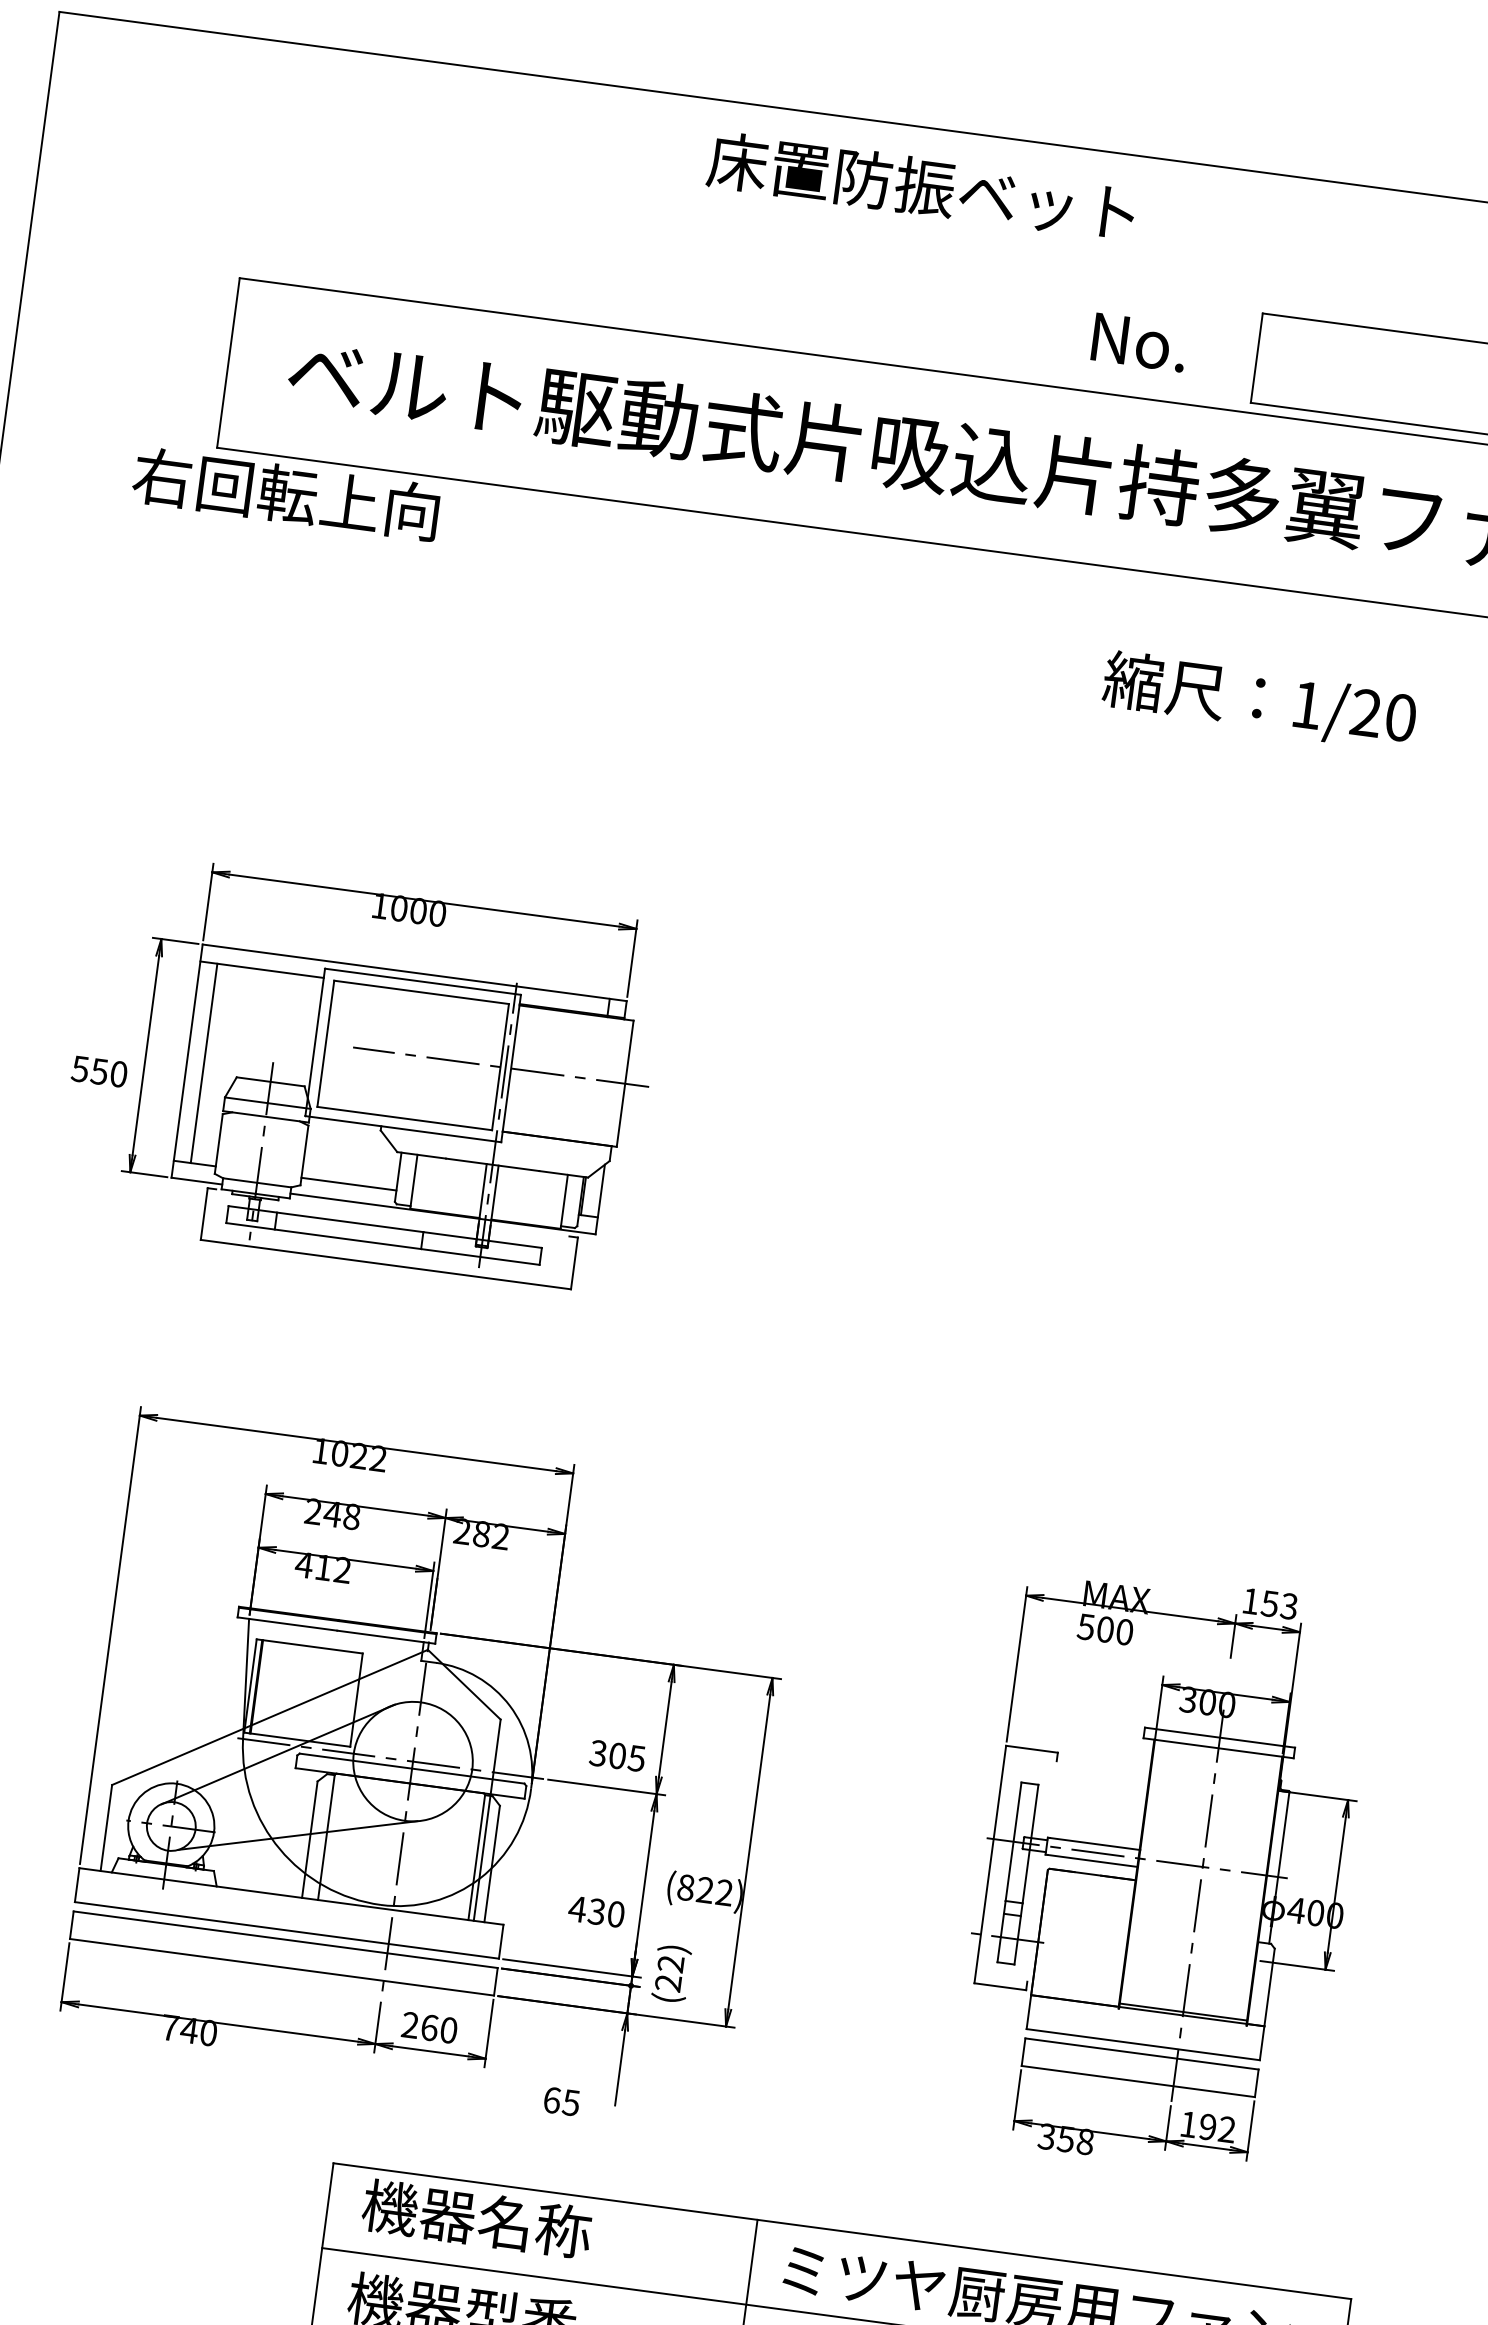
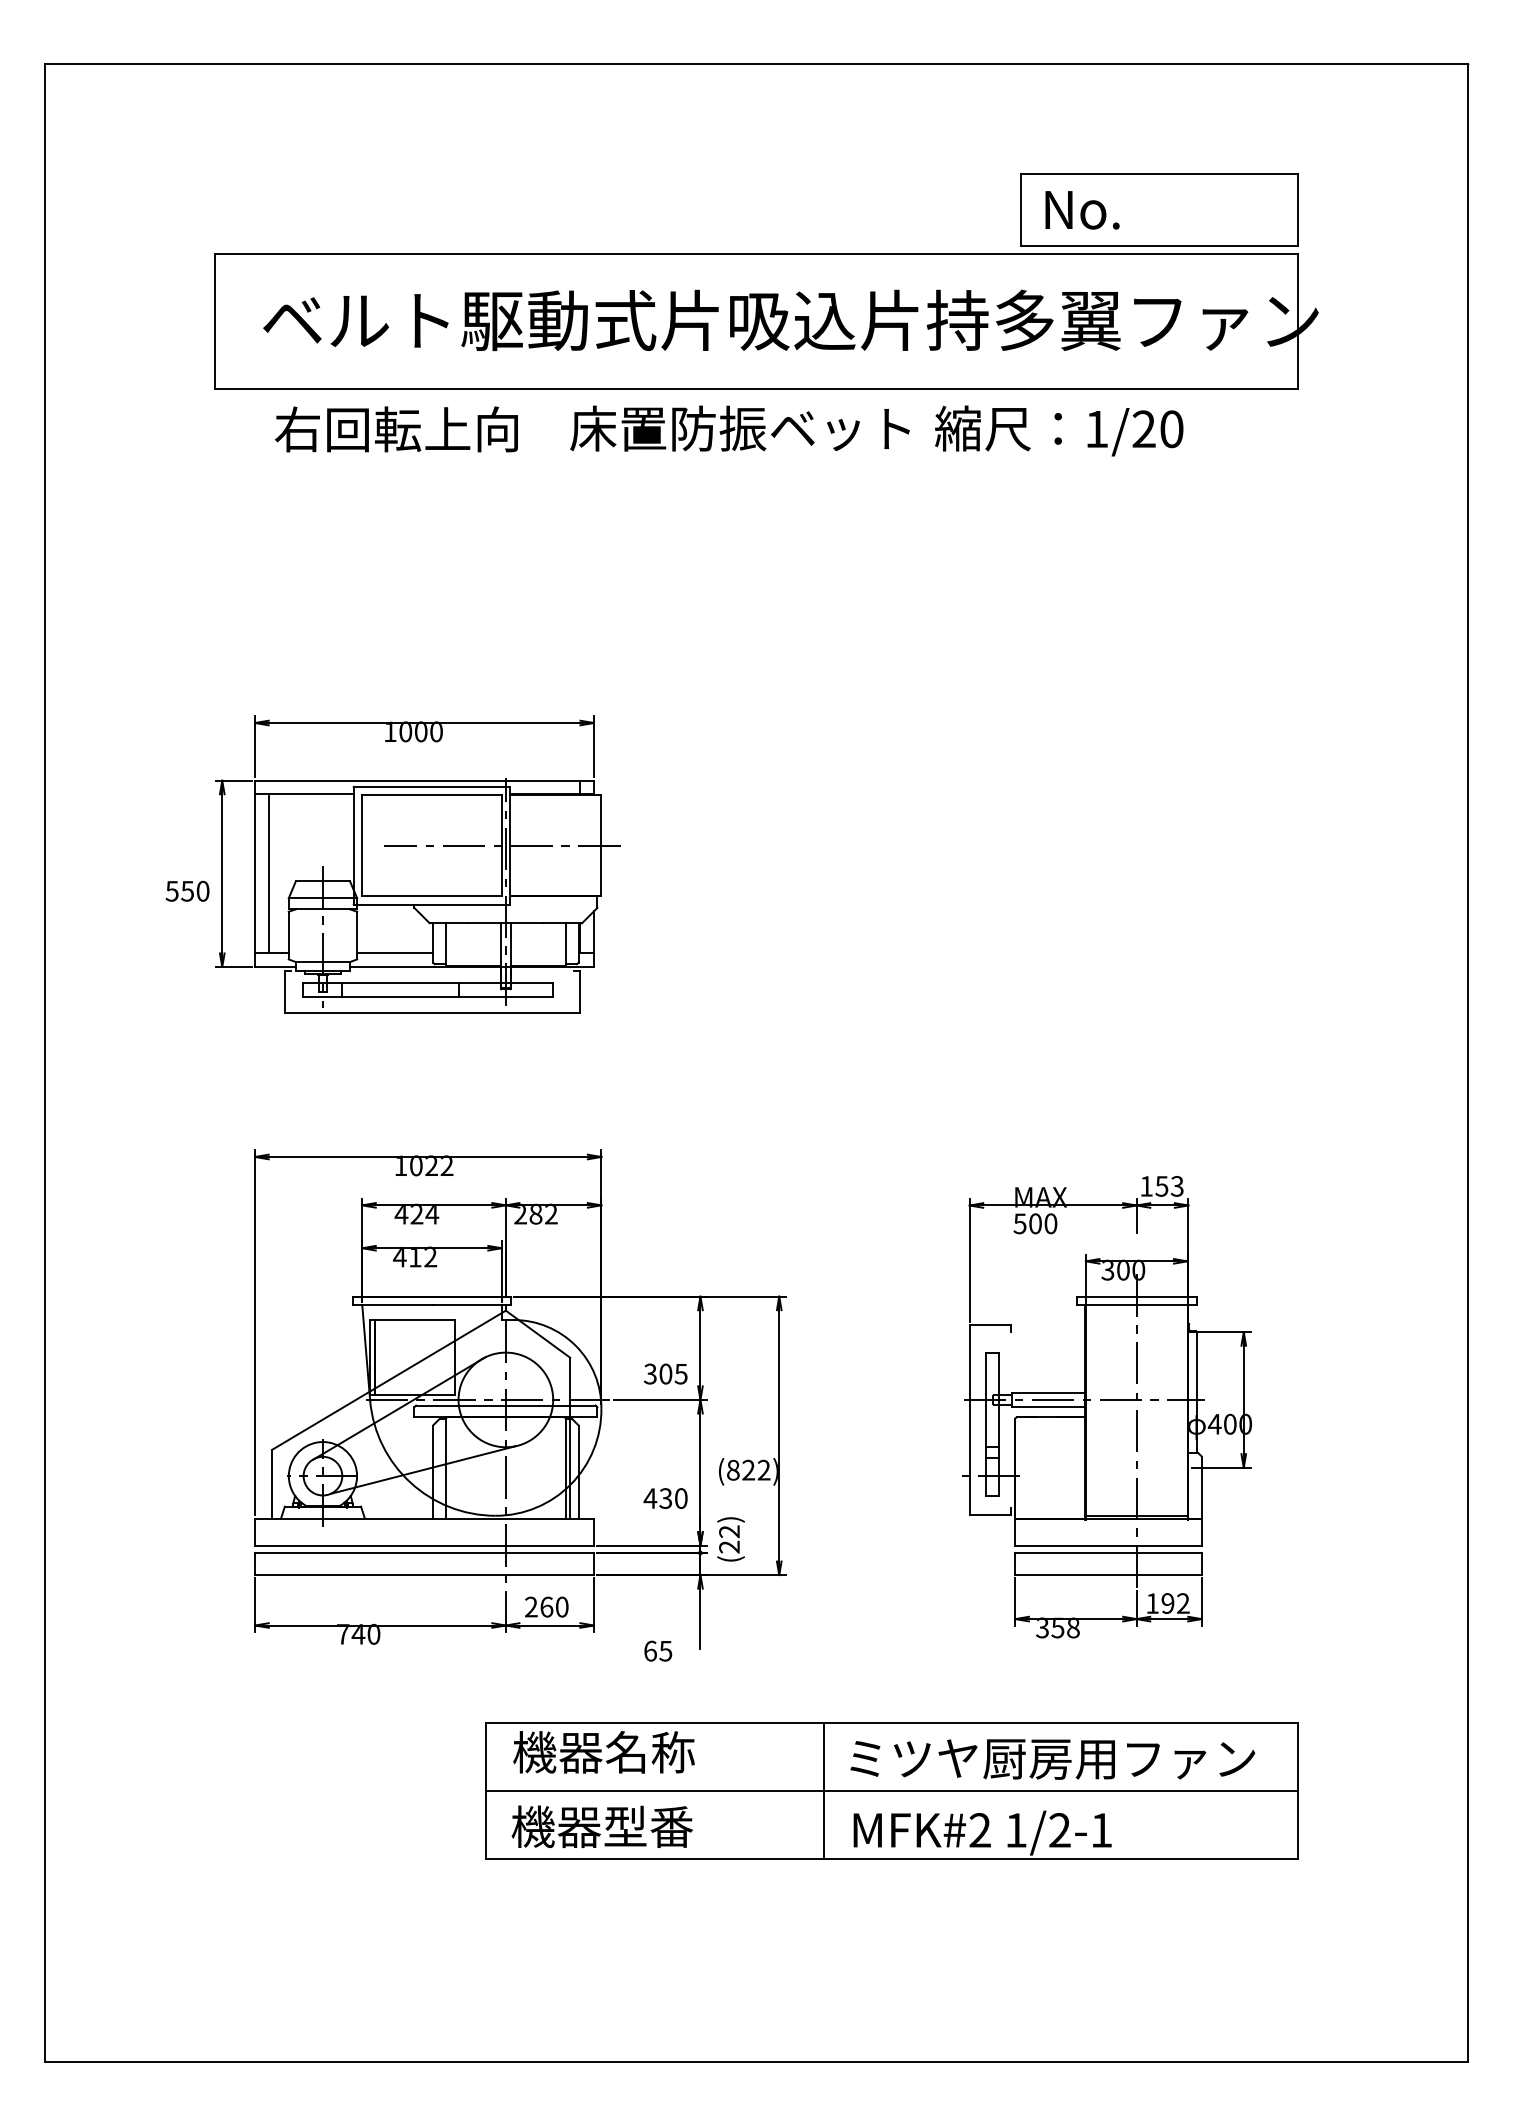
text: (920, 186) -> (739, 428), moved
text: (1139, 342) -> (1082, 210), moved
text: (286, 494) -> (396, 429), moved
text: (1260, 700) -> (1059, 430), moved
text: (332, 1513) -> (416, 1213), 248 -> 424

